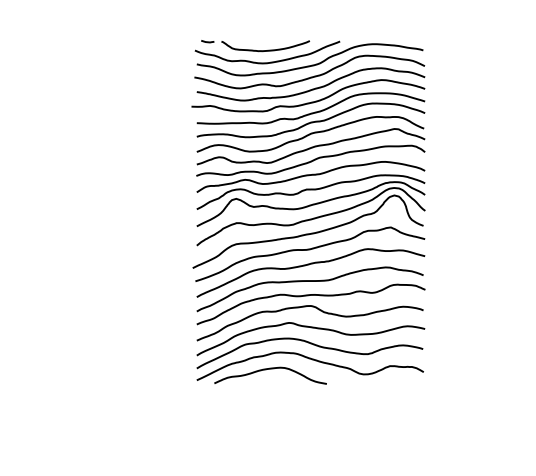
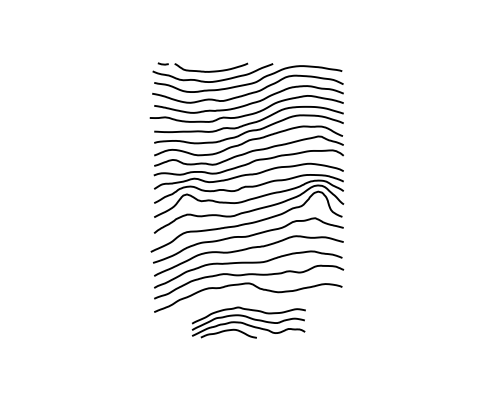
part: (310, 353) -> (248, 322), size x0.6

